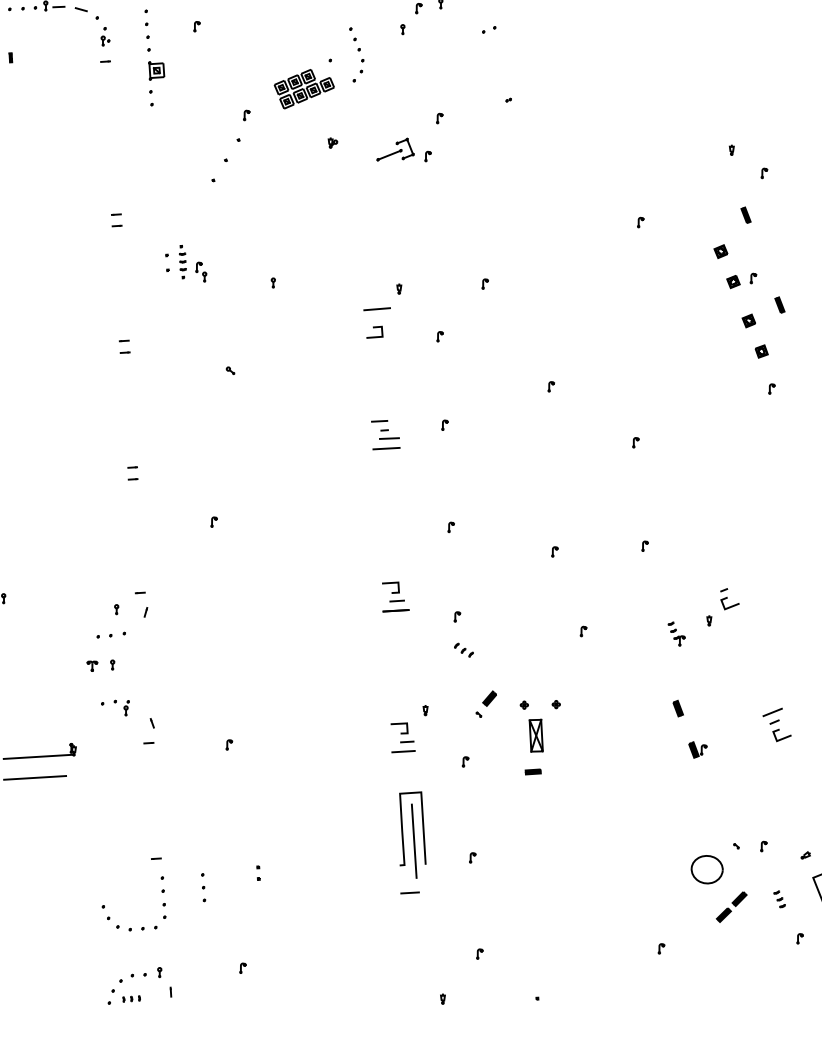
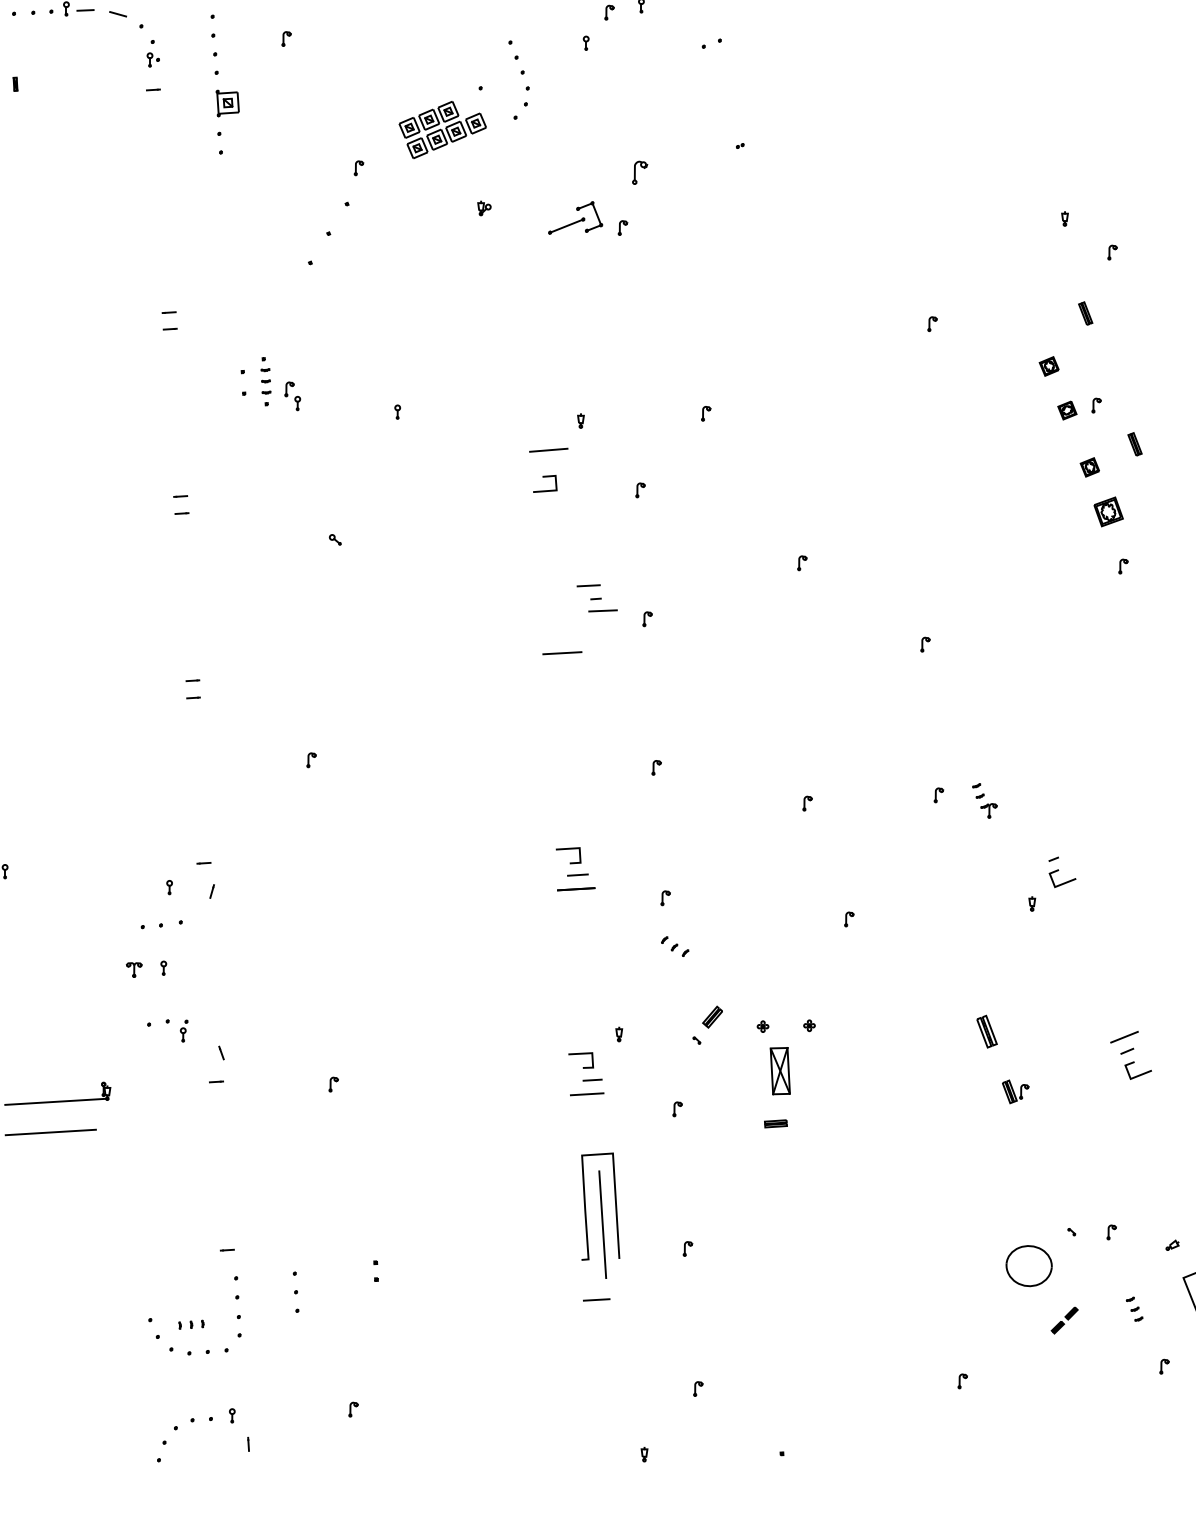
part: (439, 118) -> (639, 172), size x1.6
part: (761, 351) -> (1108, 511), size x1.6
part: (385, 429) -> (597, 597), moved
part: (676, 633) -> (984, 800), moved
part: (677, 708) -> (985, 1031), size x1.4
part: (731, 906) -> (1064, 1319), size x0.6
part: (131, 998) -> (191, 1324), moved

